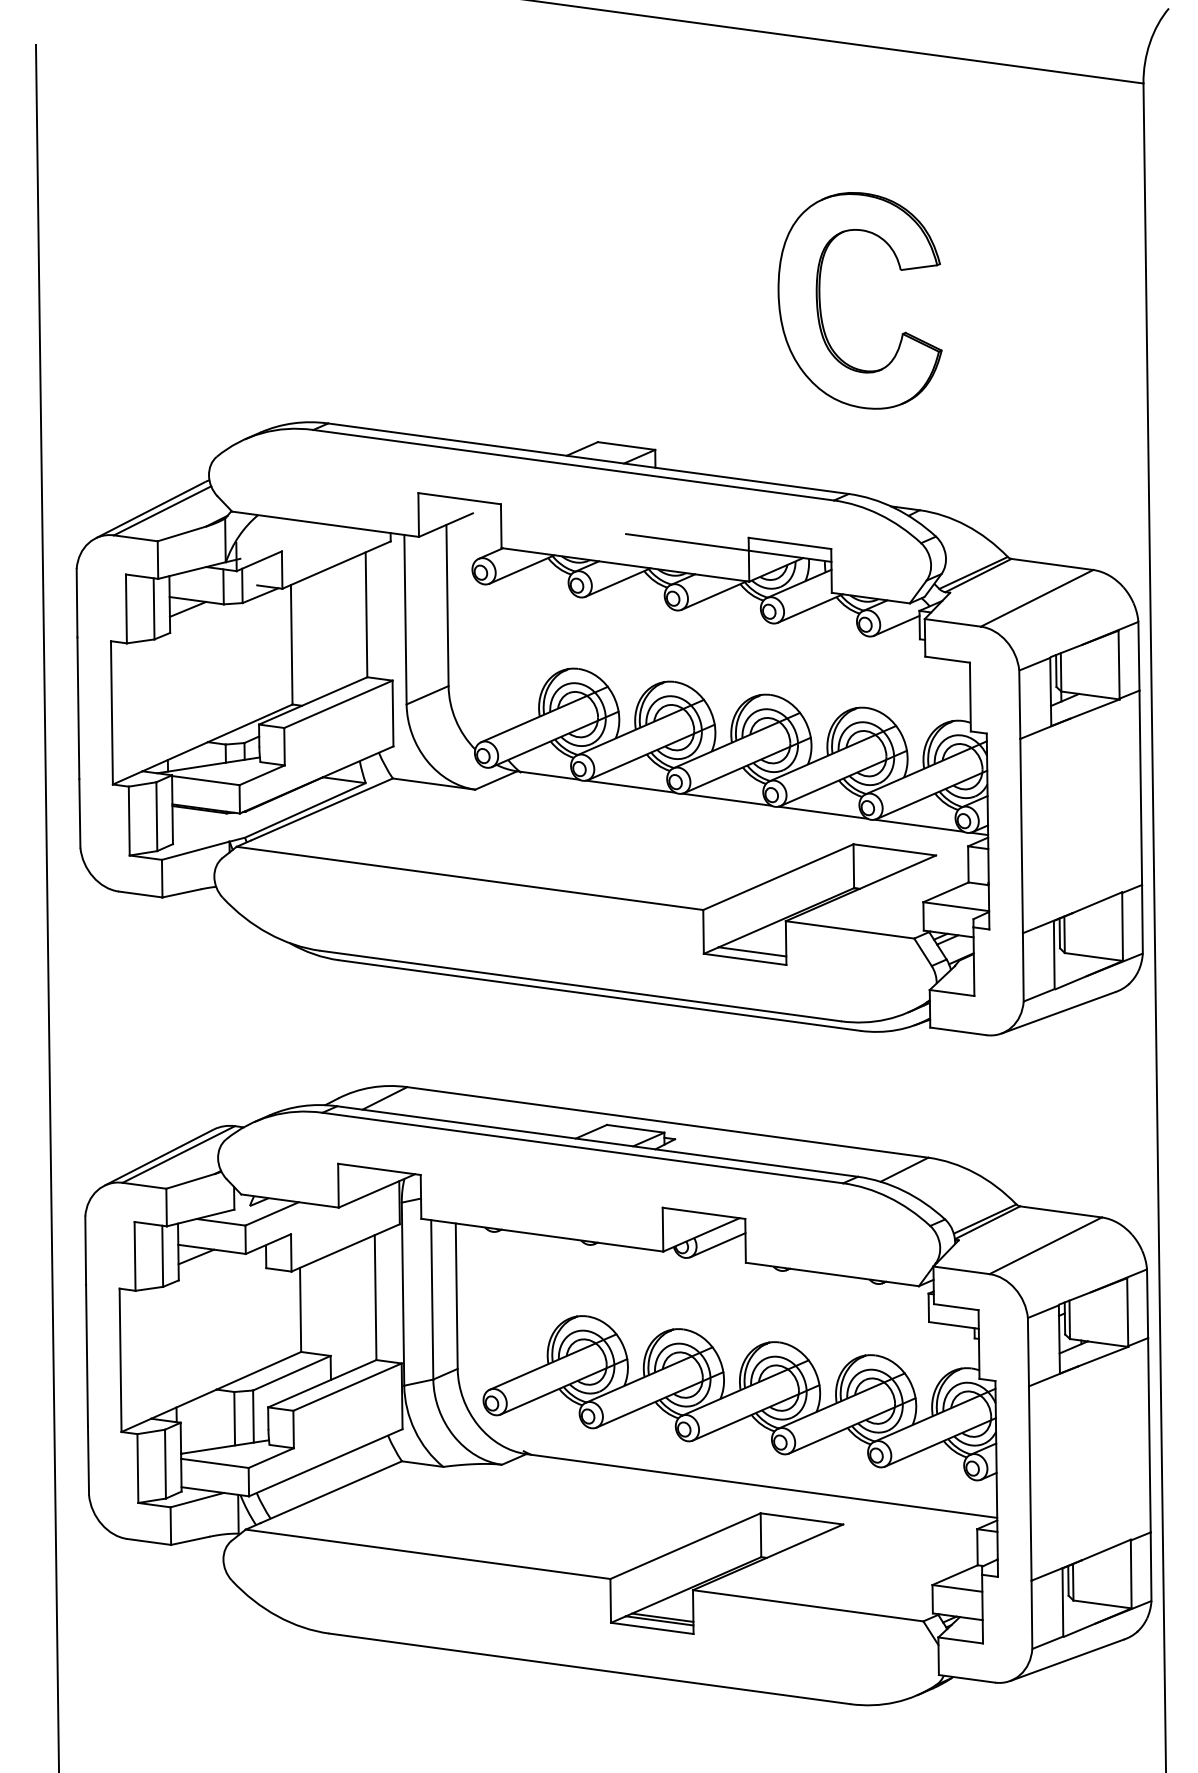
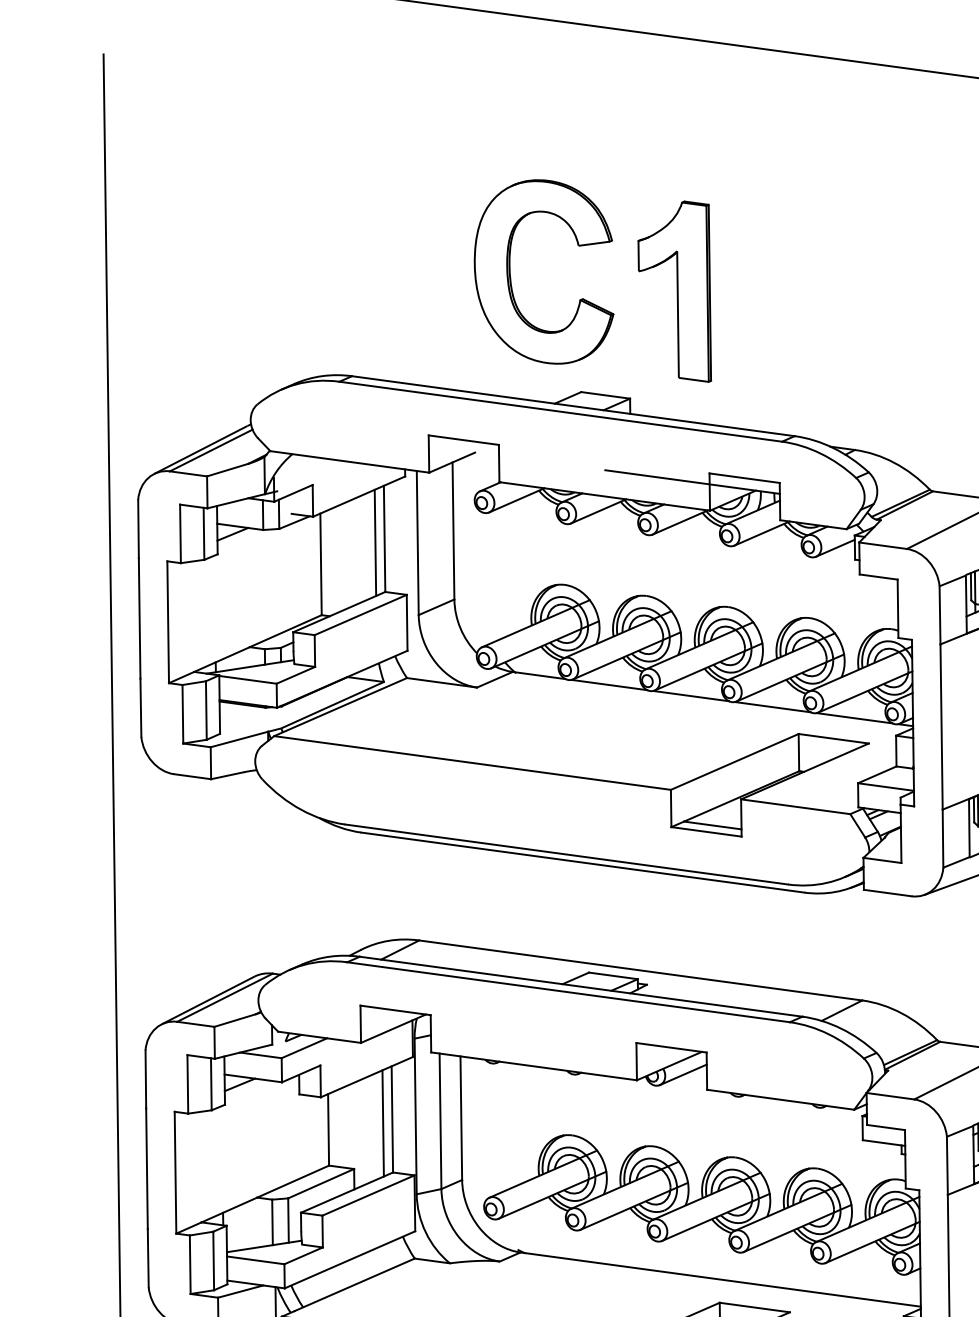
part: (821, 308) -> (511, 278), moved
part: (707, 324) -> (674, 292), added
line: (355, 619) -> (375, 542), added
line: (364, 1301) -> (382, 1122), added

